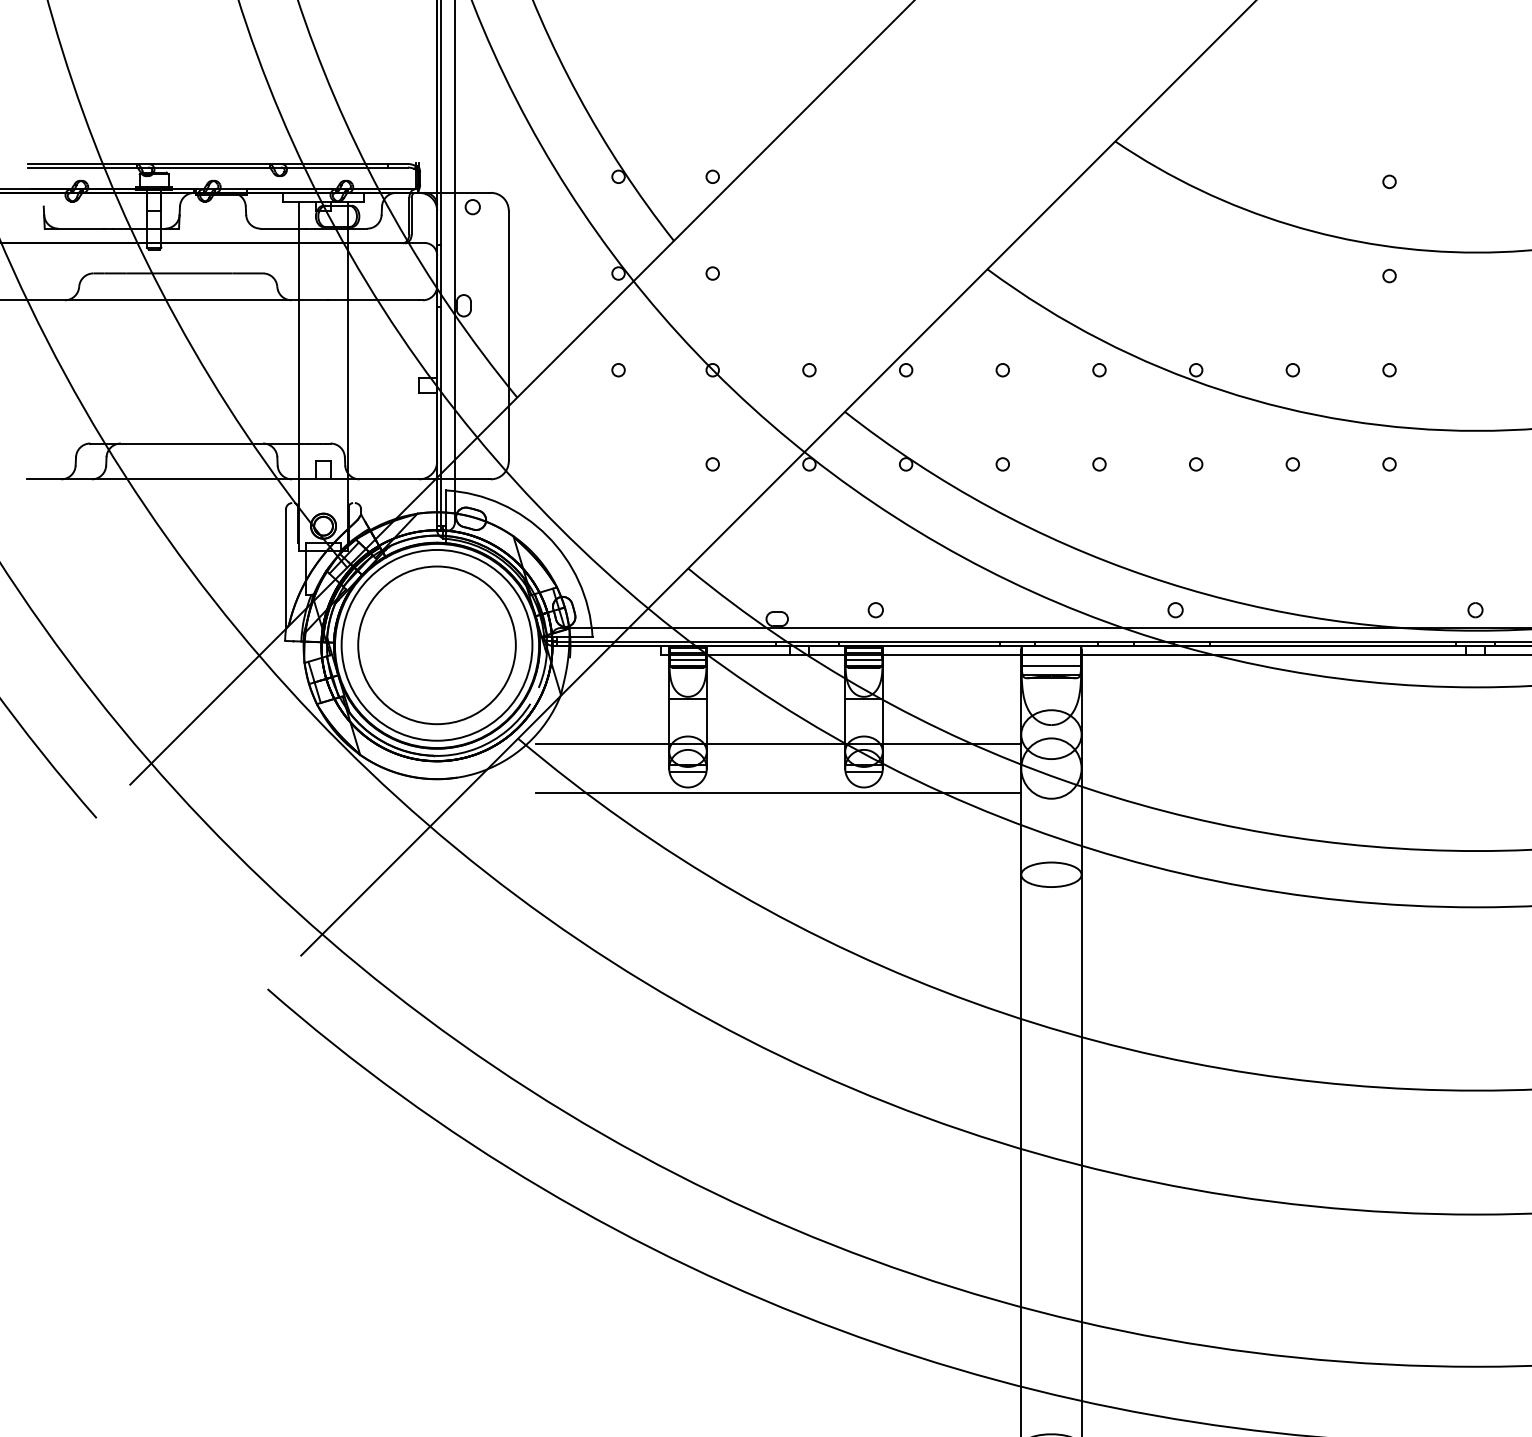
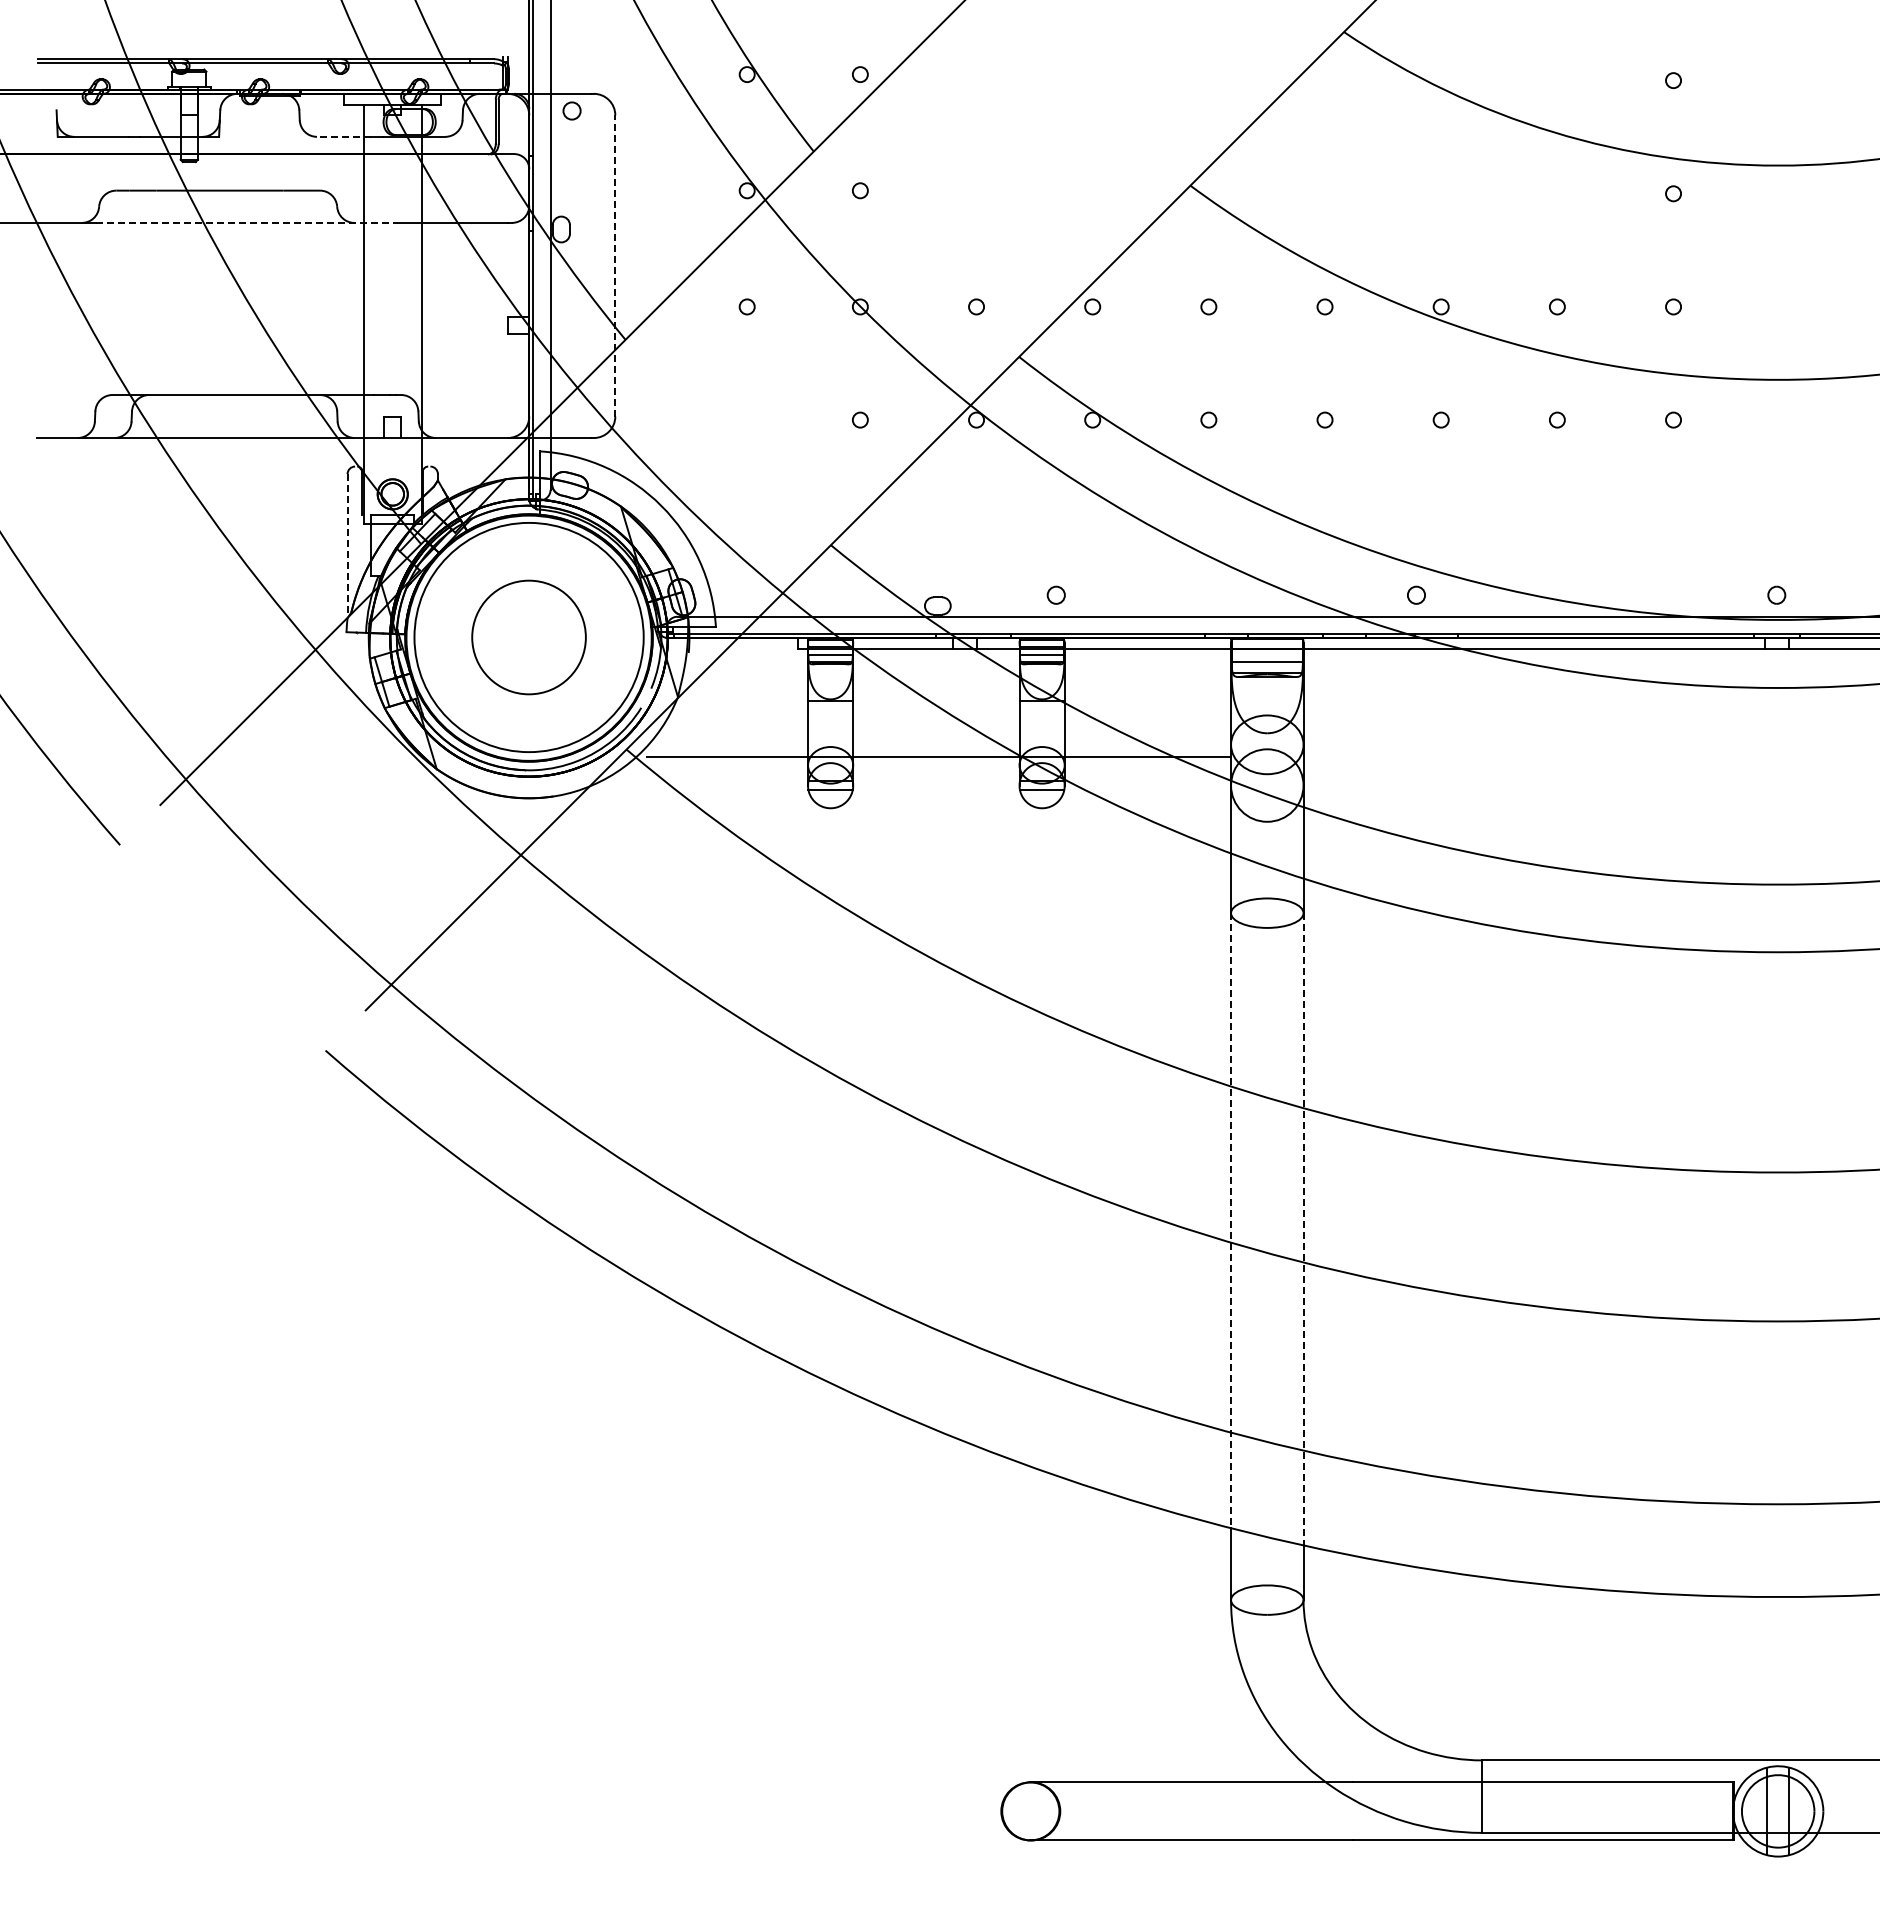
line: (282, 228) -> (343, 136), solid -> dashed
line: (201, 299) -> (246, 222), solid -> dashed
line: (508, 335) -> (615, 265), solid -> dashed
line: (285, 569) -> (347, 546), solid -> dashed
circle: (436, 645) -> (528, 637), size x0.6
line: (778, 792) -> (939, 814), removed
line: (1021, 1131) -> (1231, 1221), solid -> dashed
line: (1081, 1138) -> (1303, 1229), solid -> dashed

